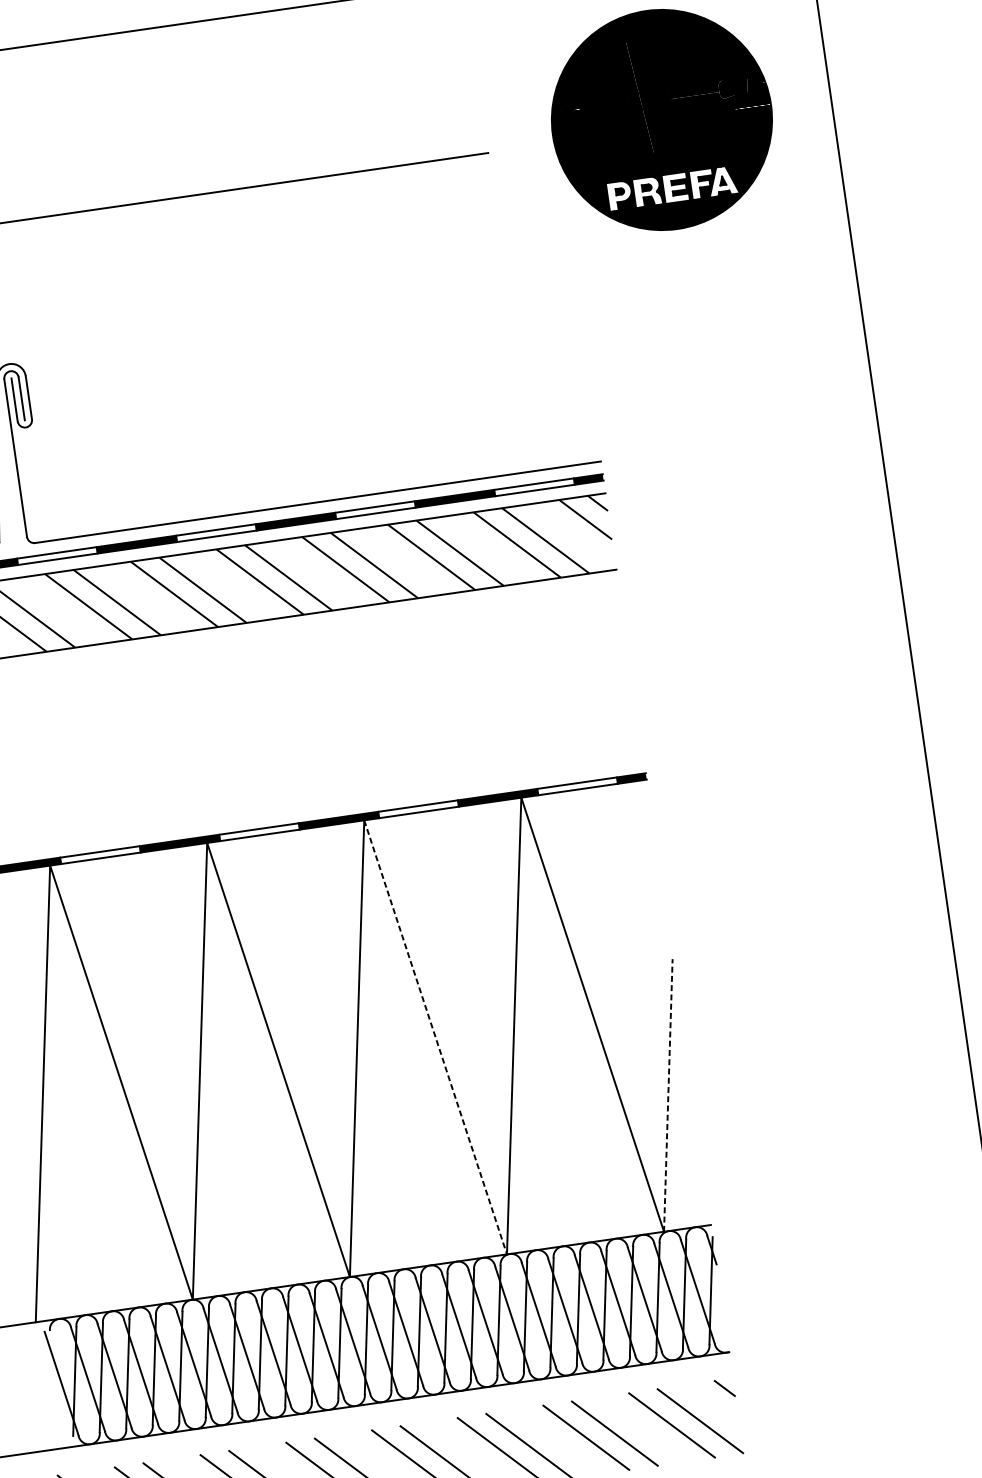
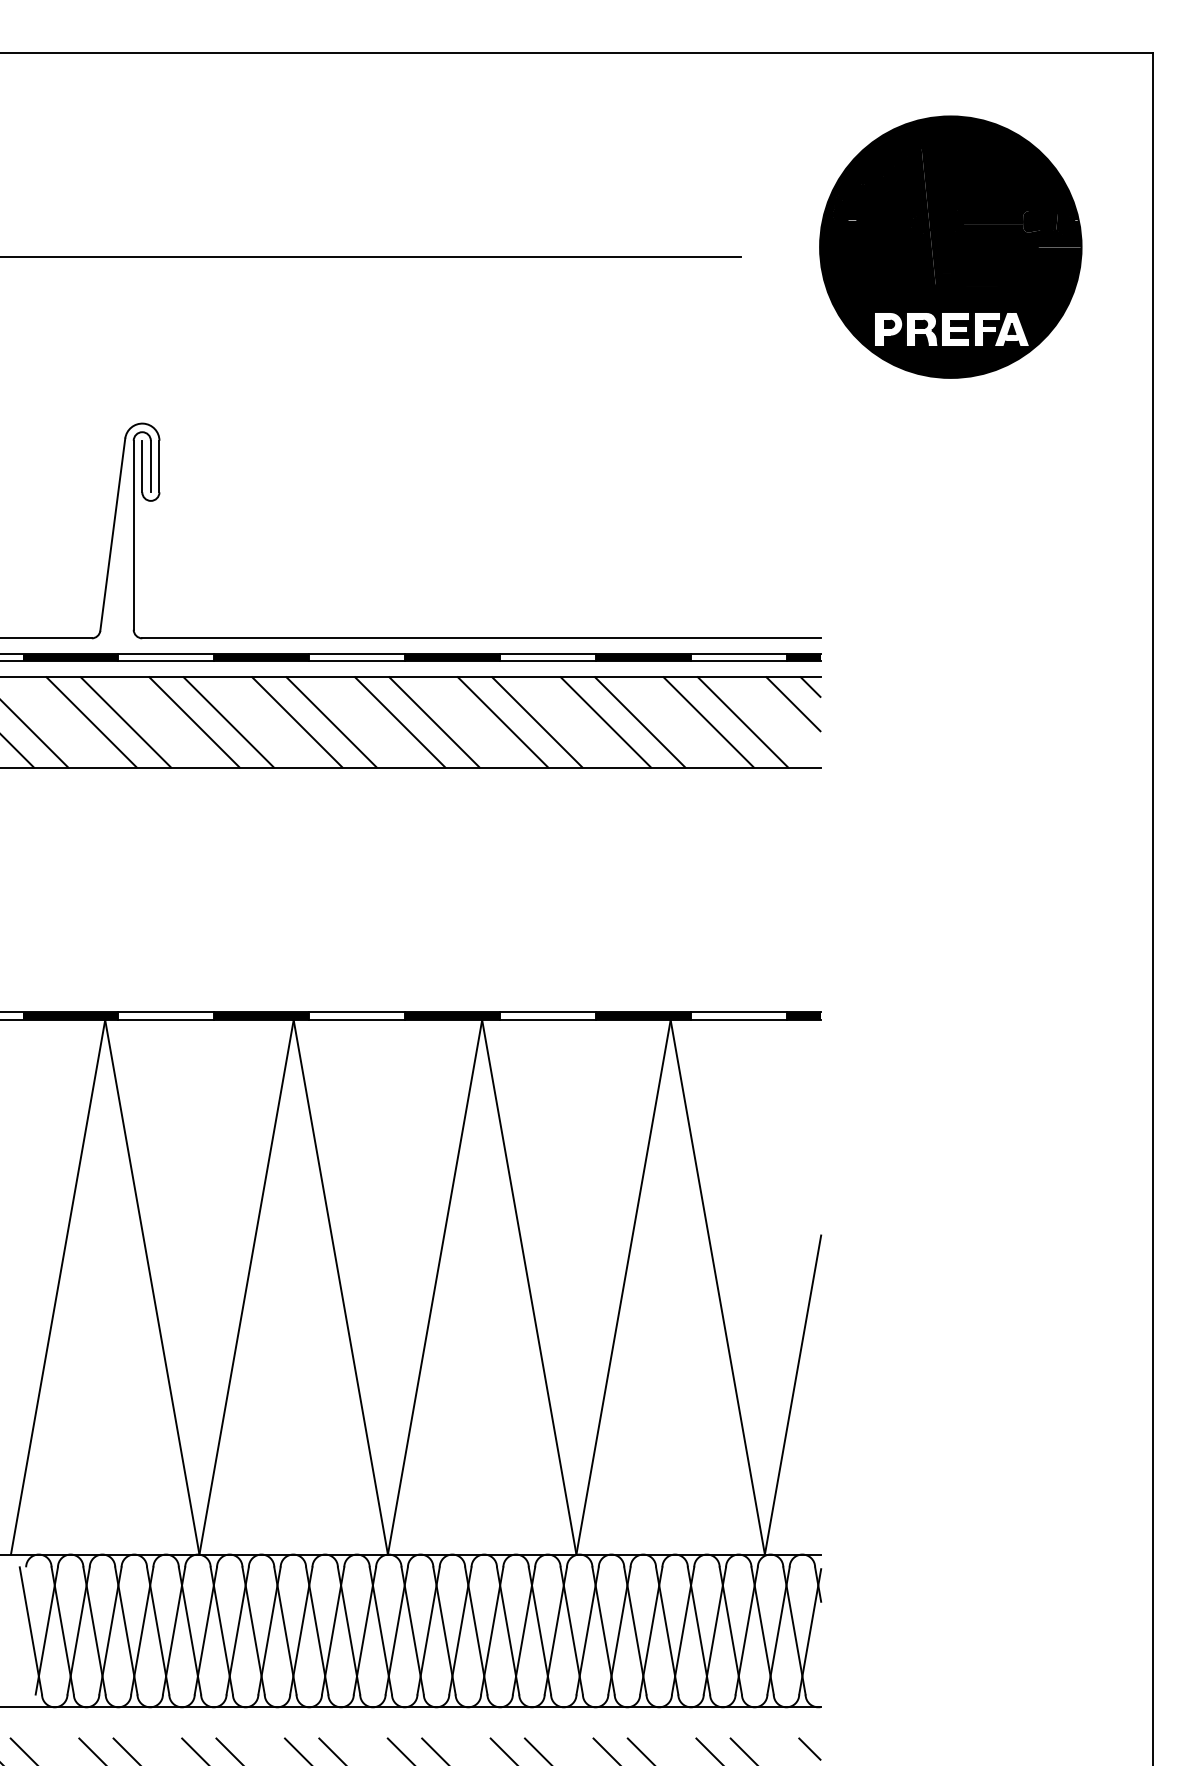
line: (435, 1037) -> (529, 1287), dashed -> solid
line: (668, 1095) -> (793, 1395), dashed -> solid

